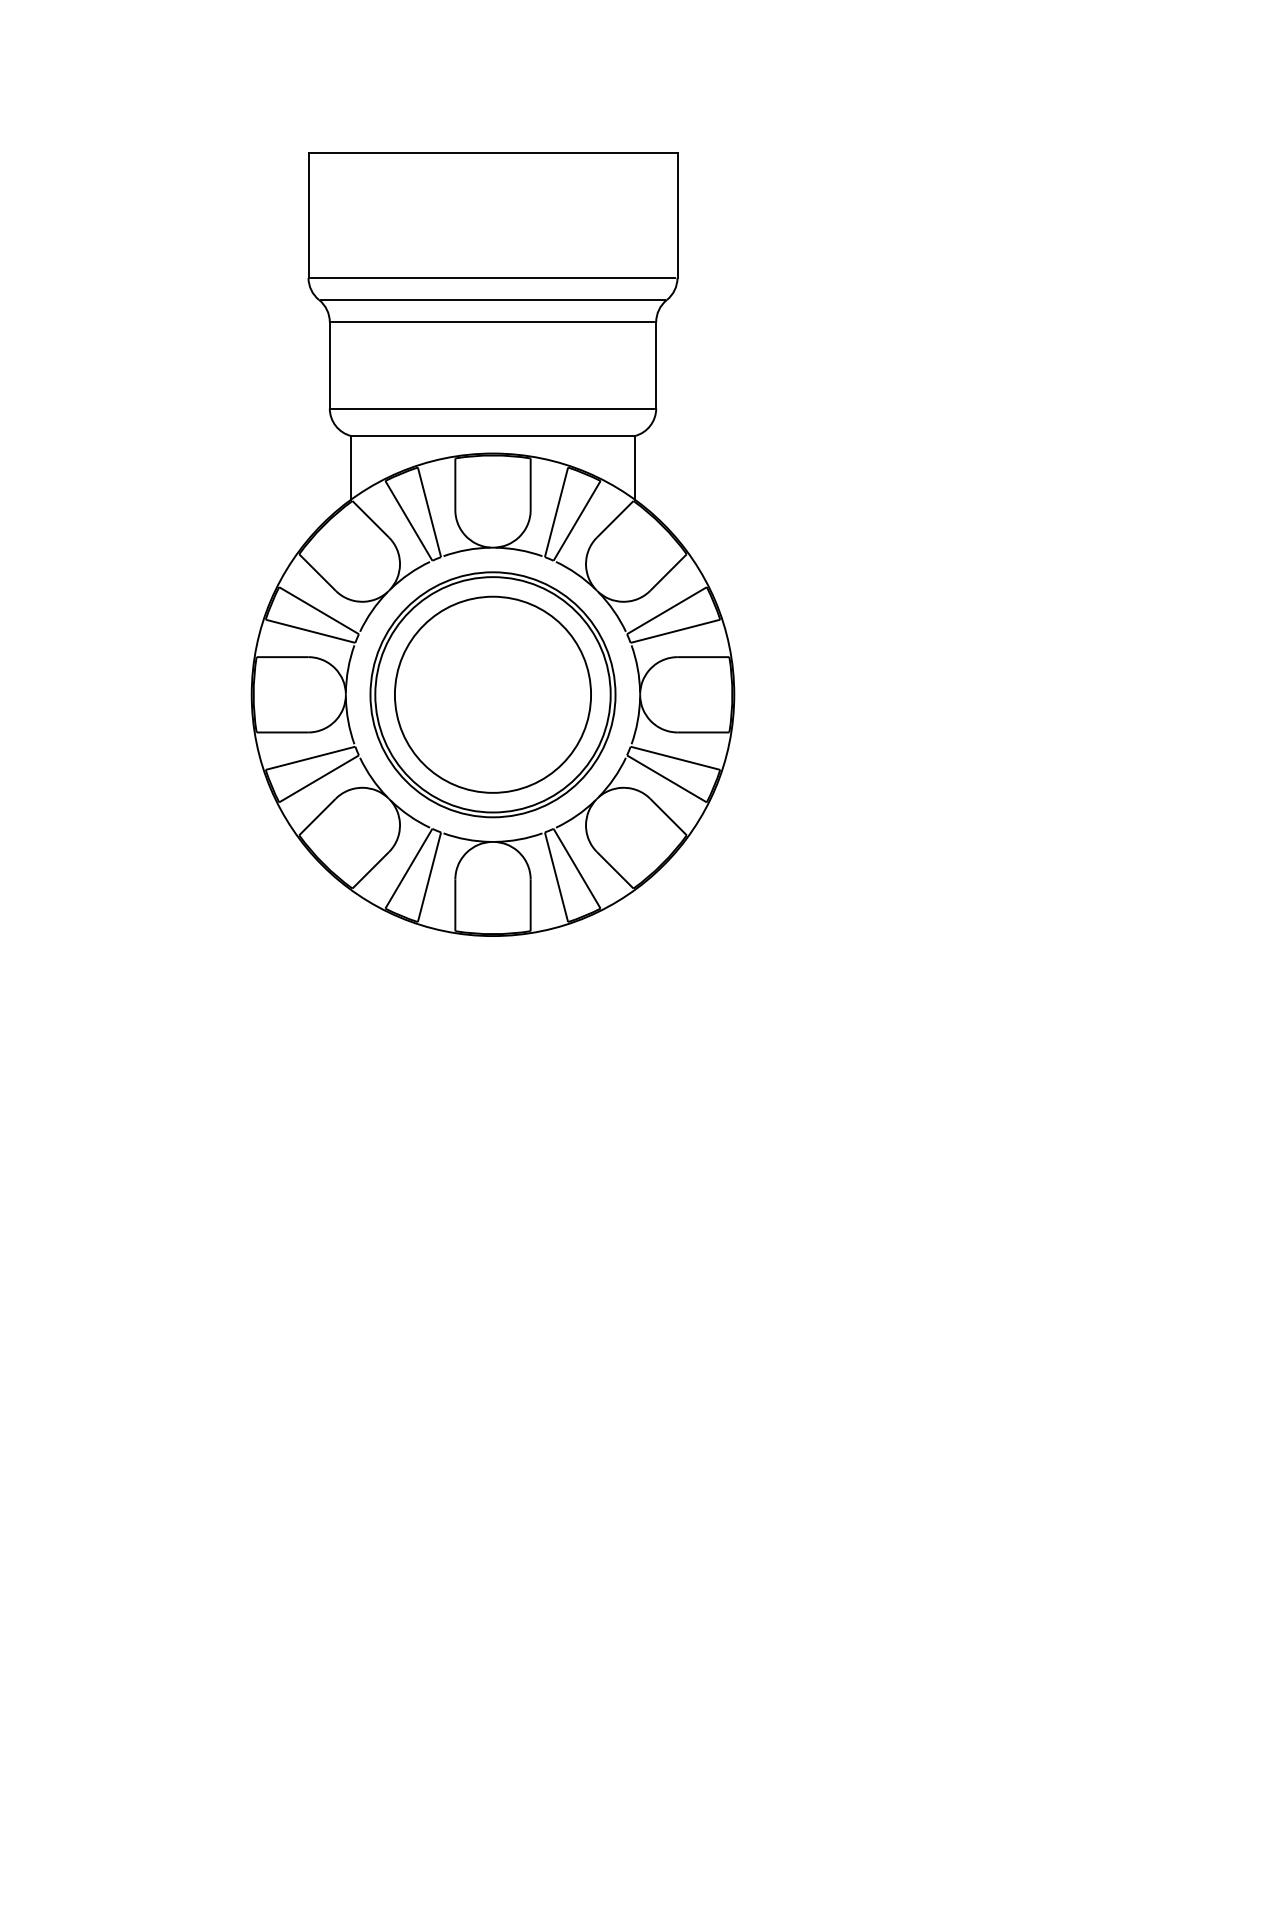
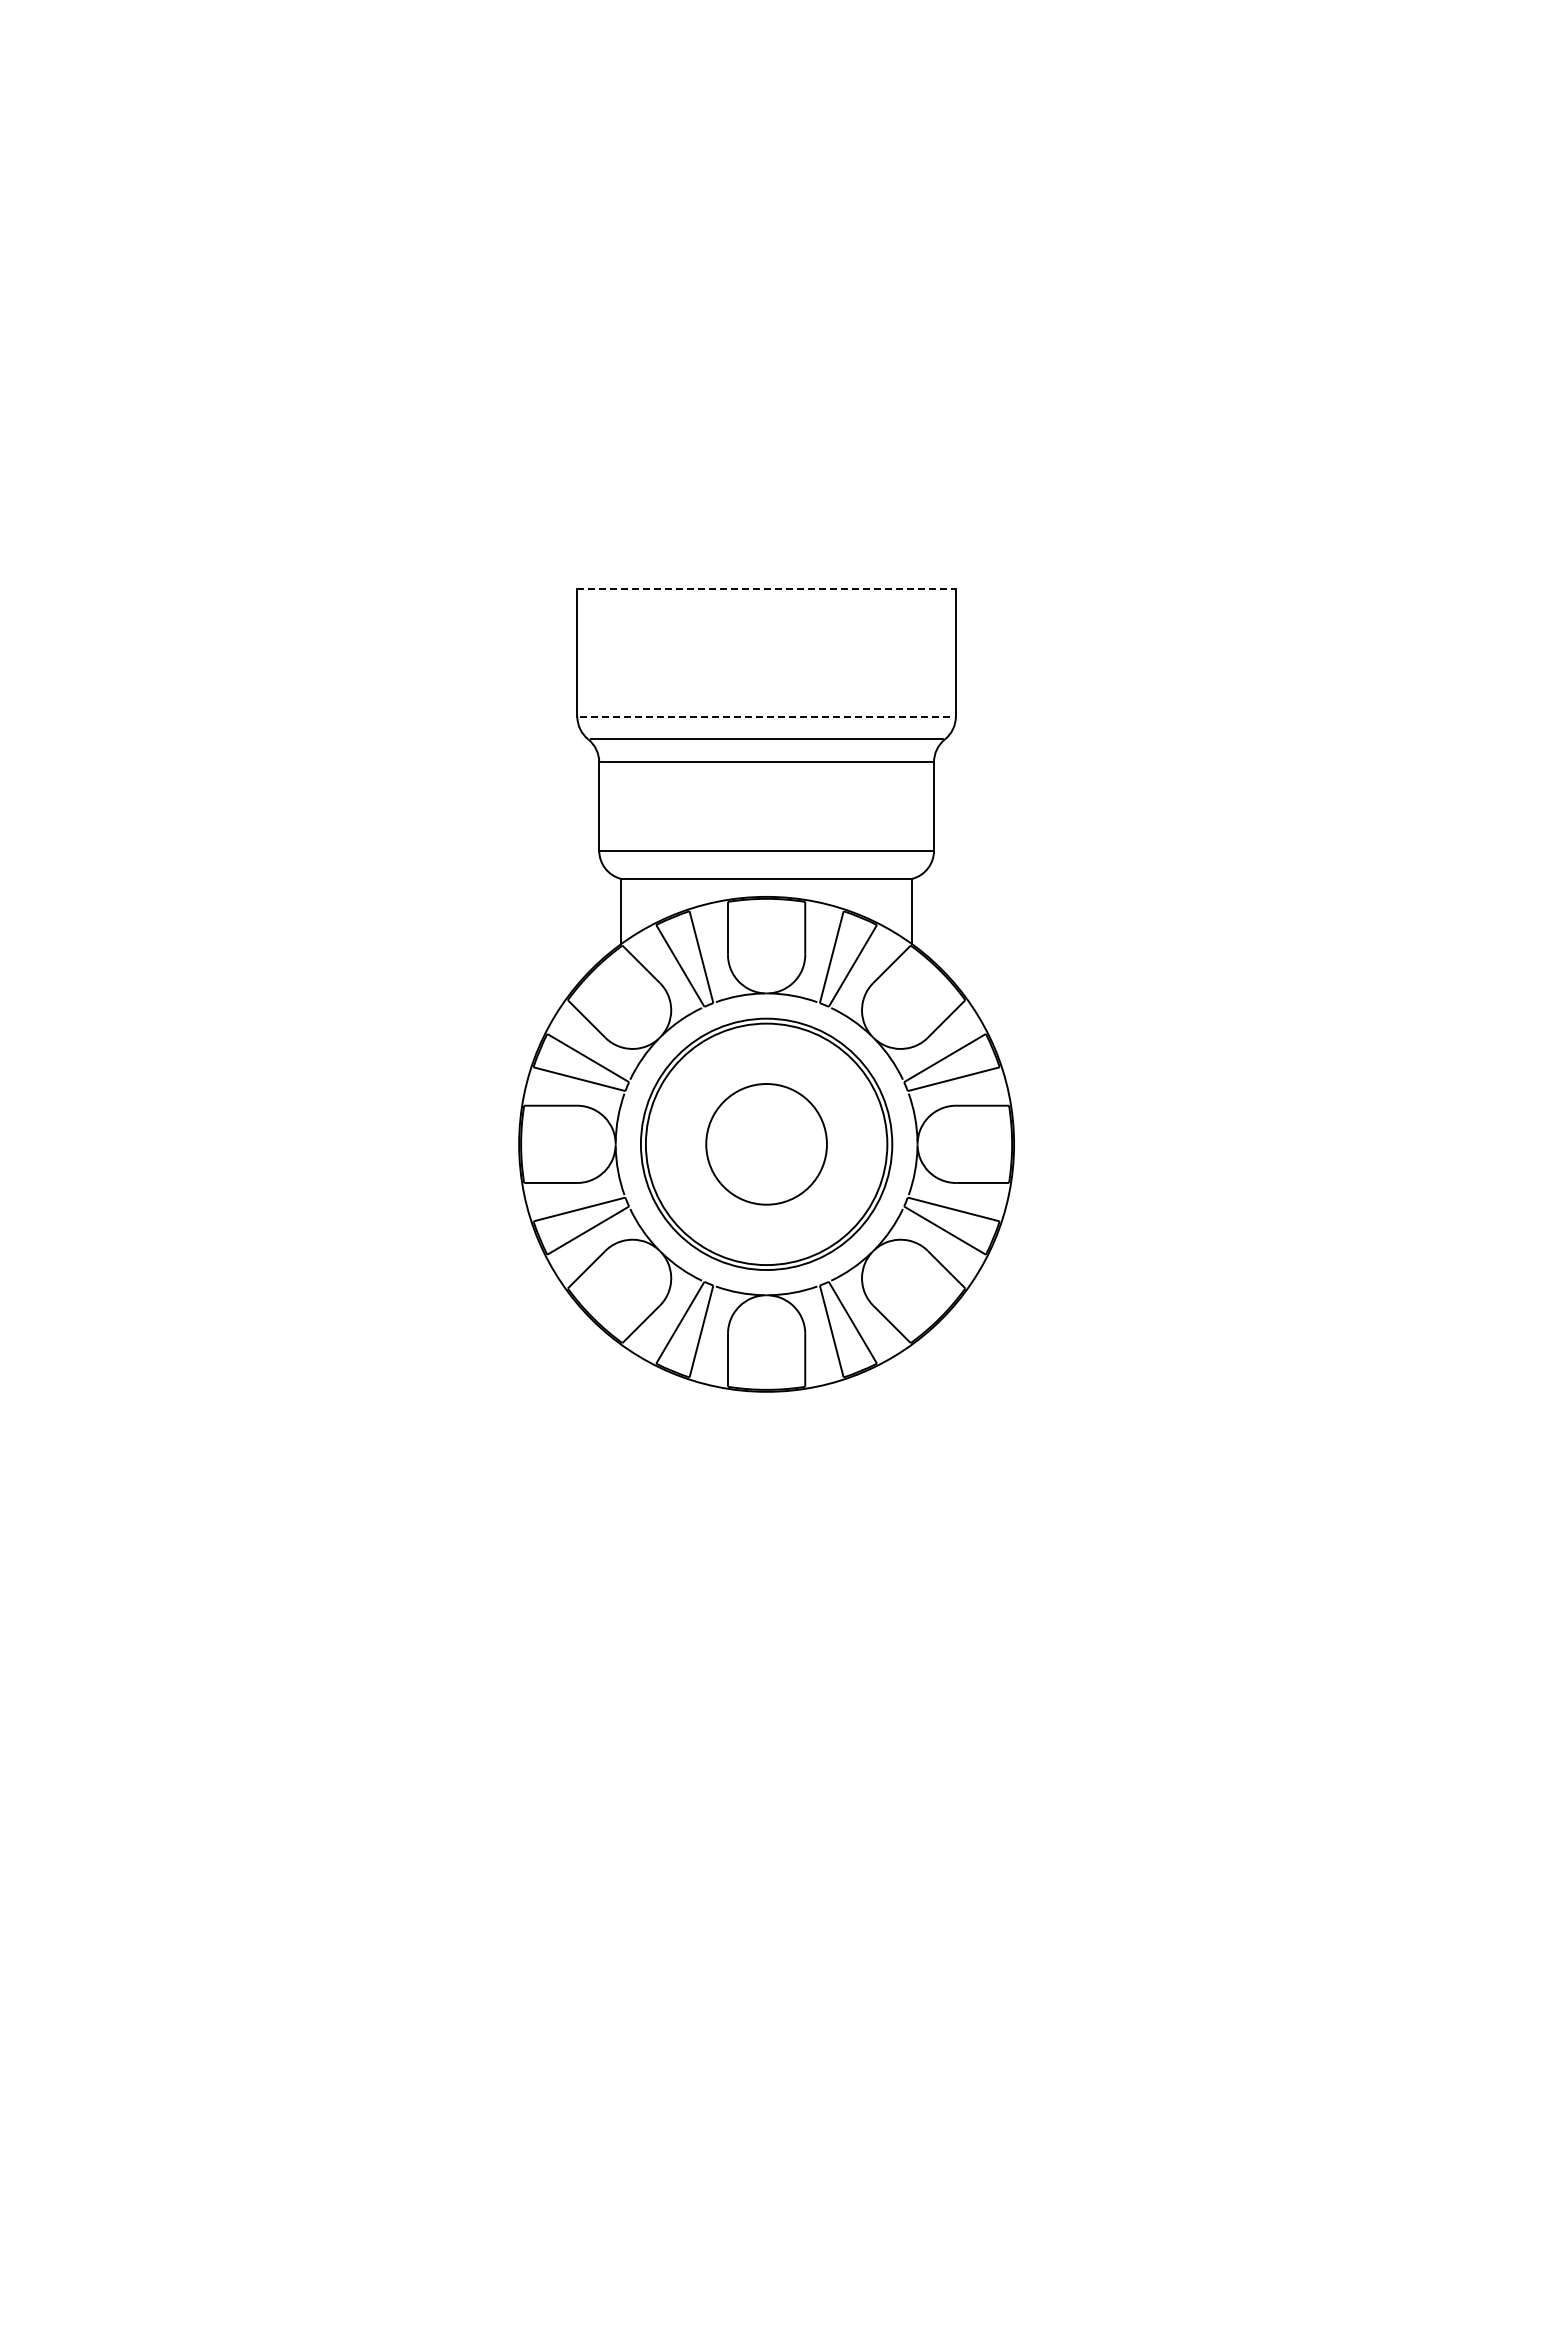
line: (493, 153) -> (767, 589), solid -> dashed
line: (492, 277) -> (766, 716), solid -> dashed
circle: (492, 693) -> (766, 1143), size x0.6

